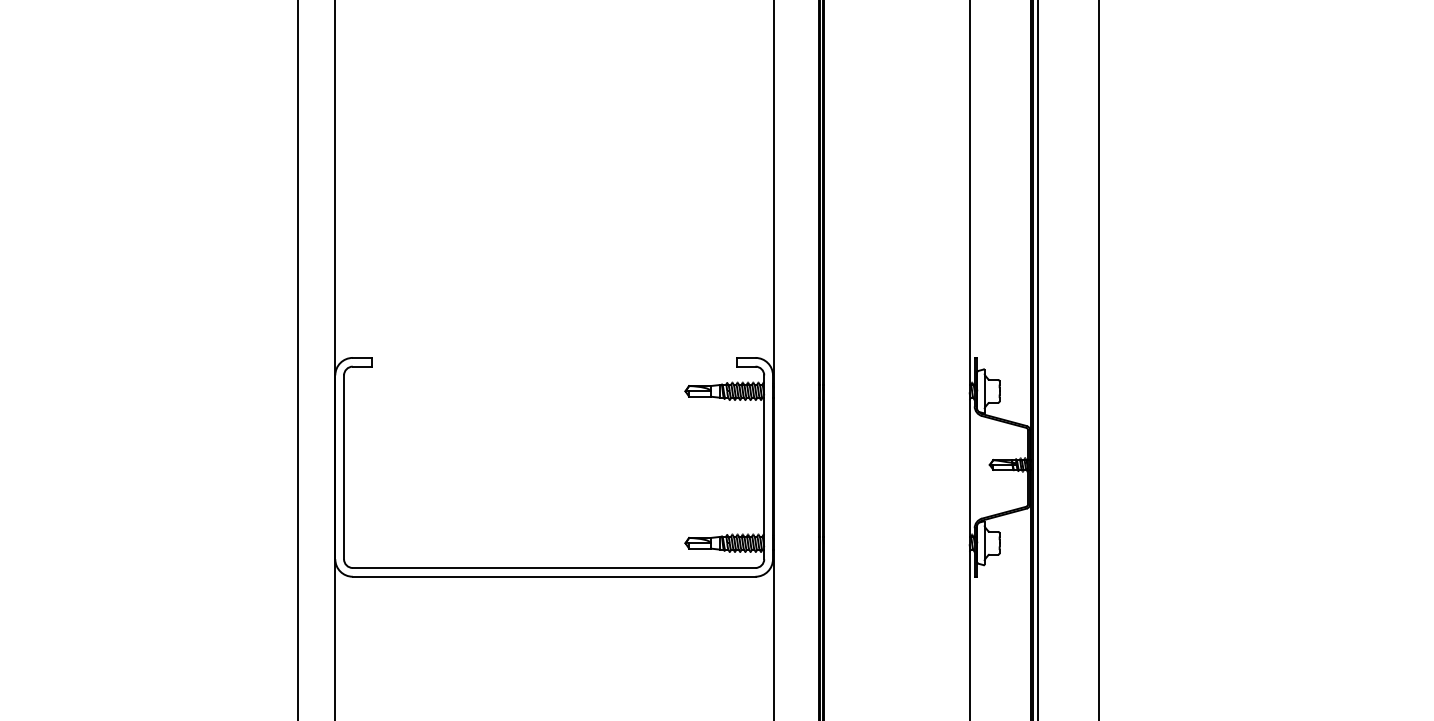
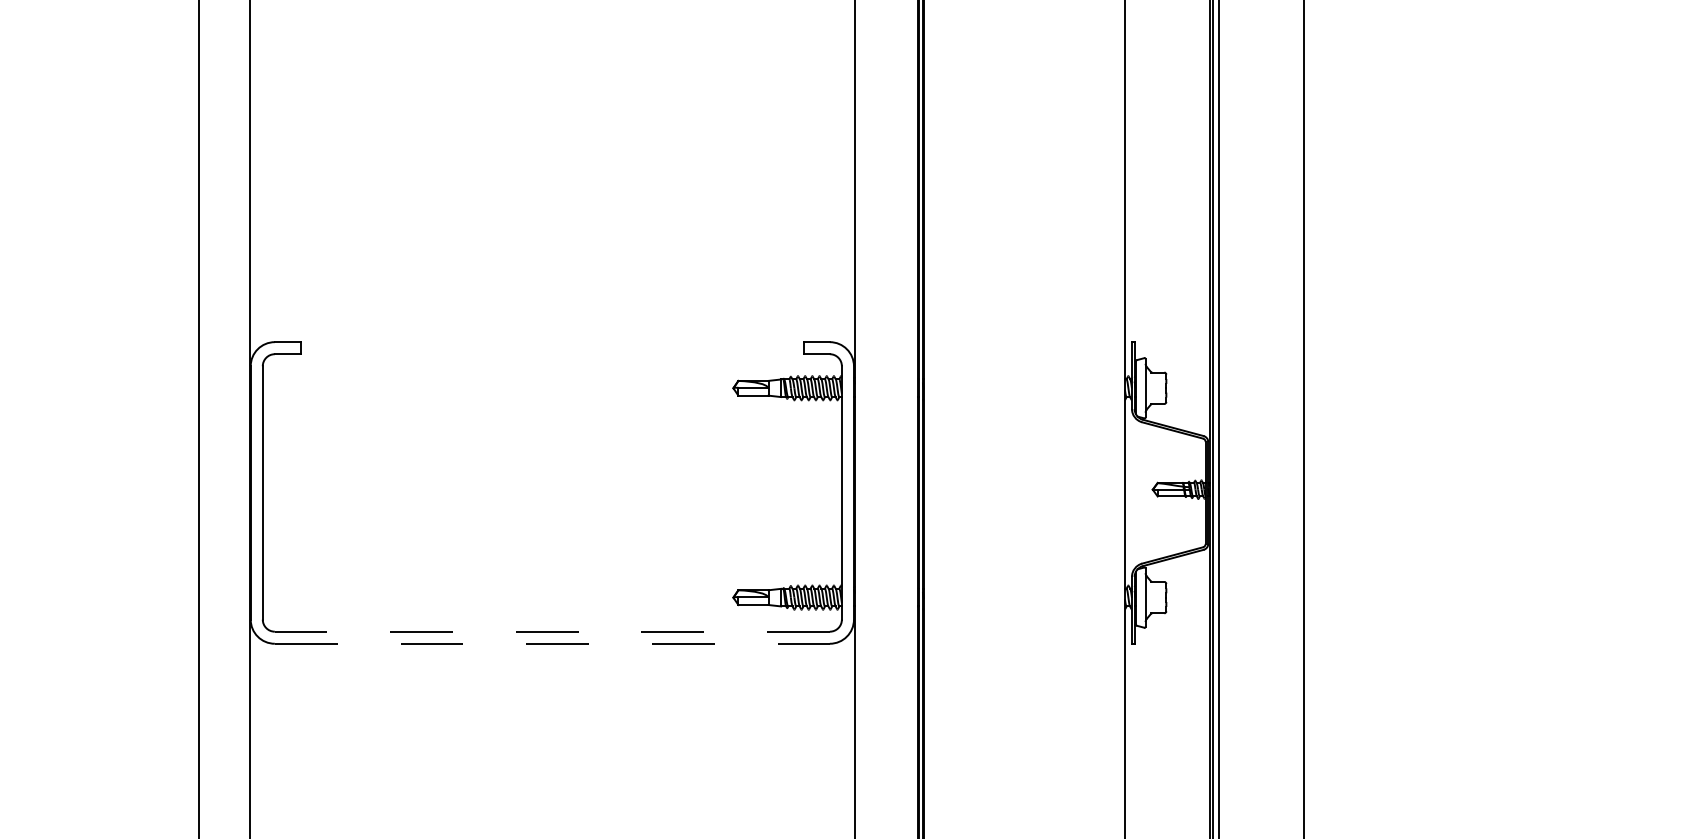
line: (553, 568) -> (551, 632), solid -> dashed
line: (554, 576) -> (552, 643), solid -> dashed

